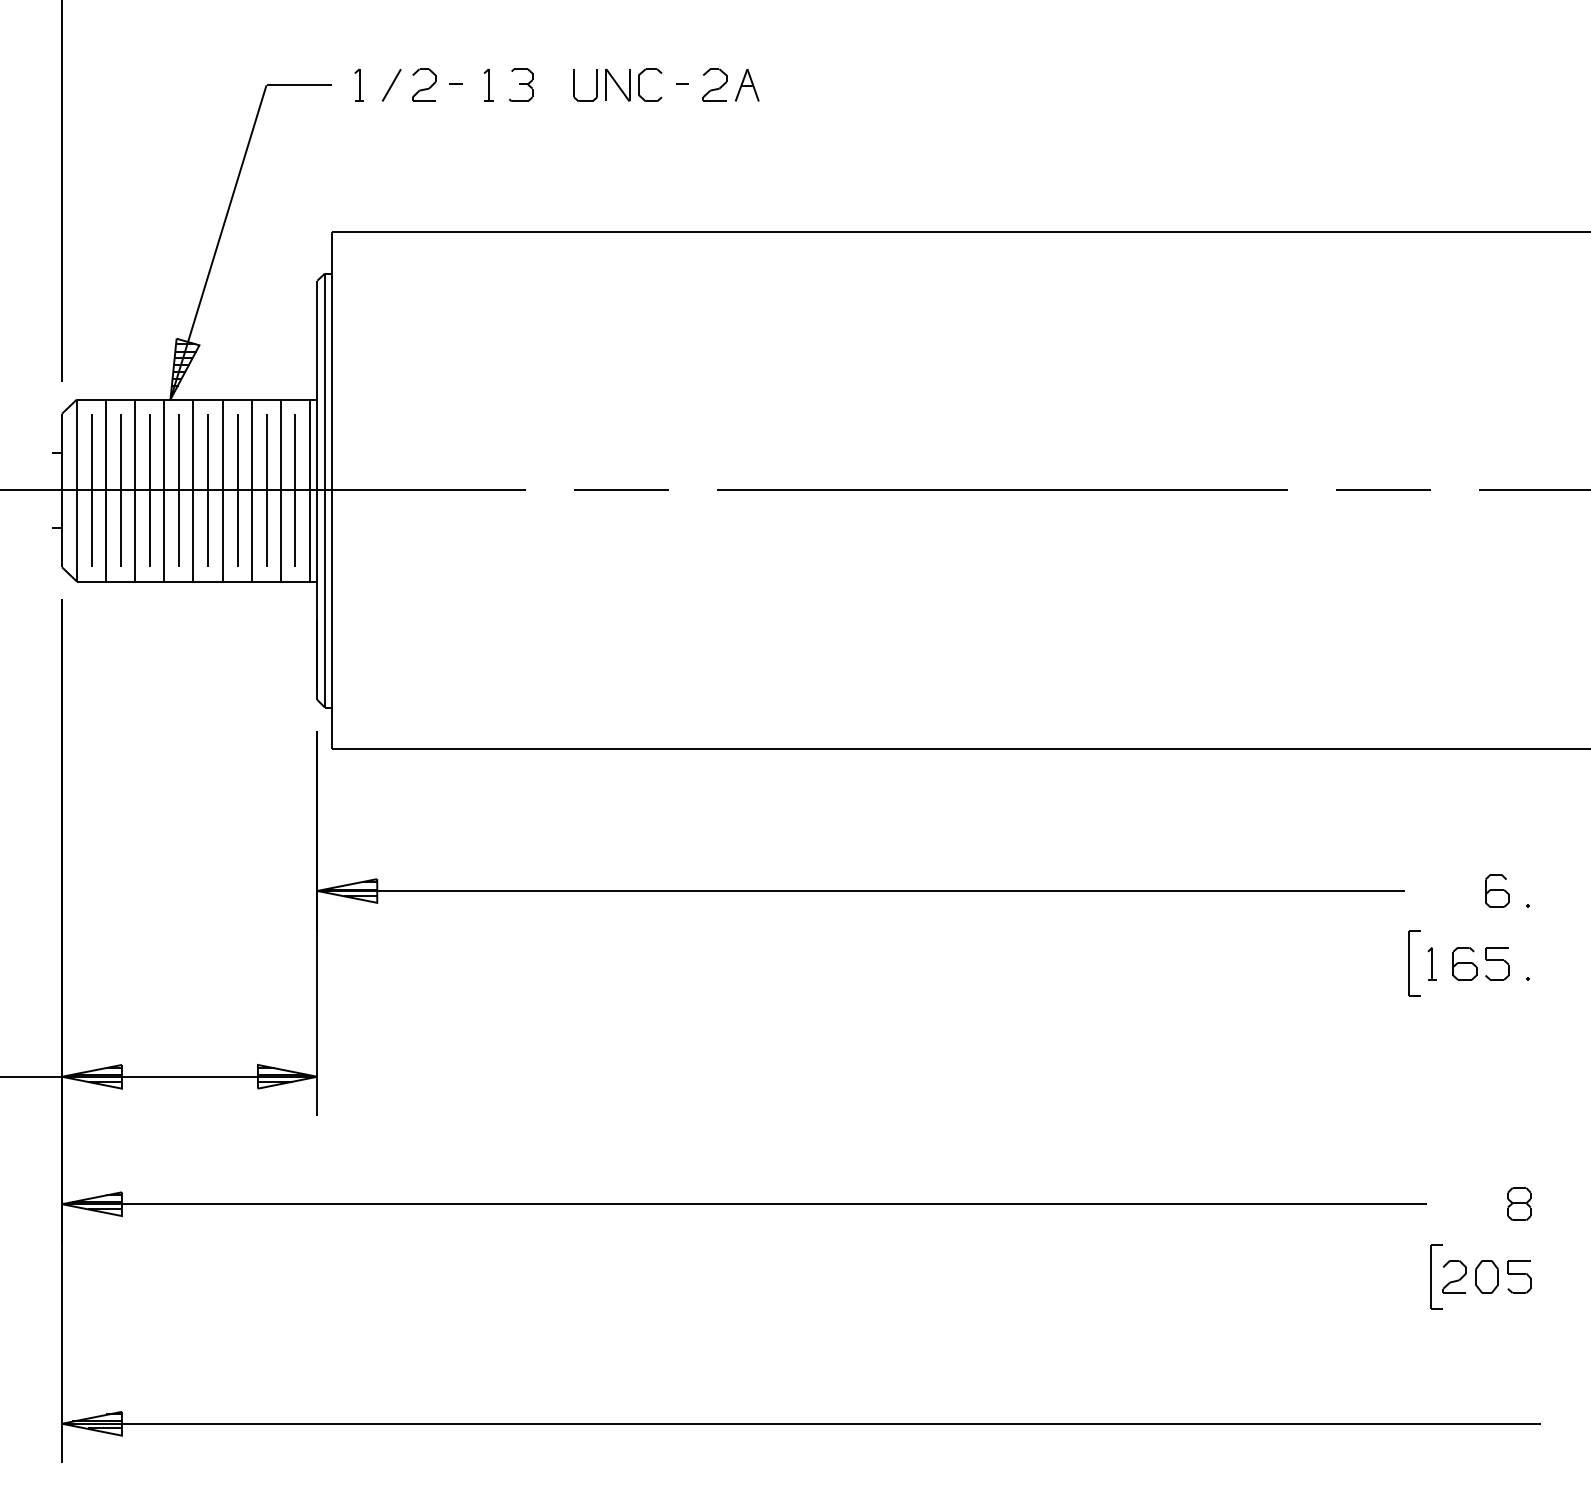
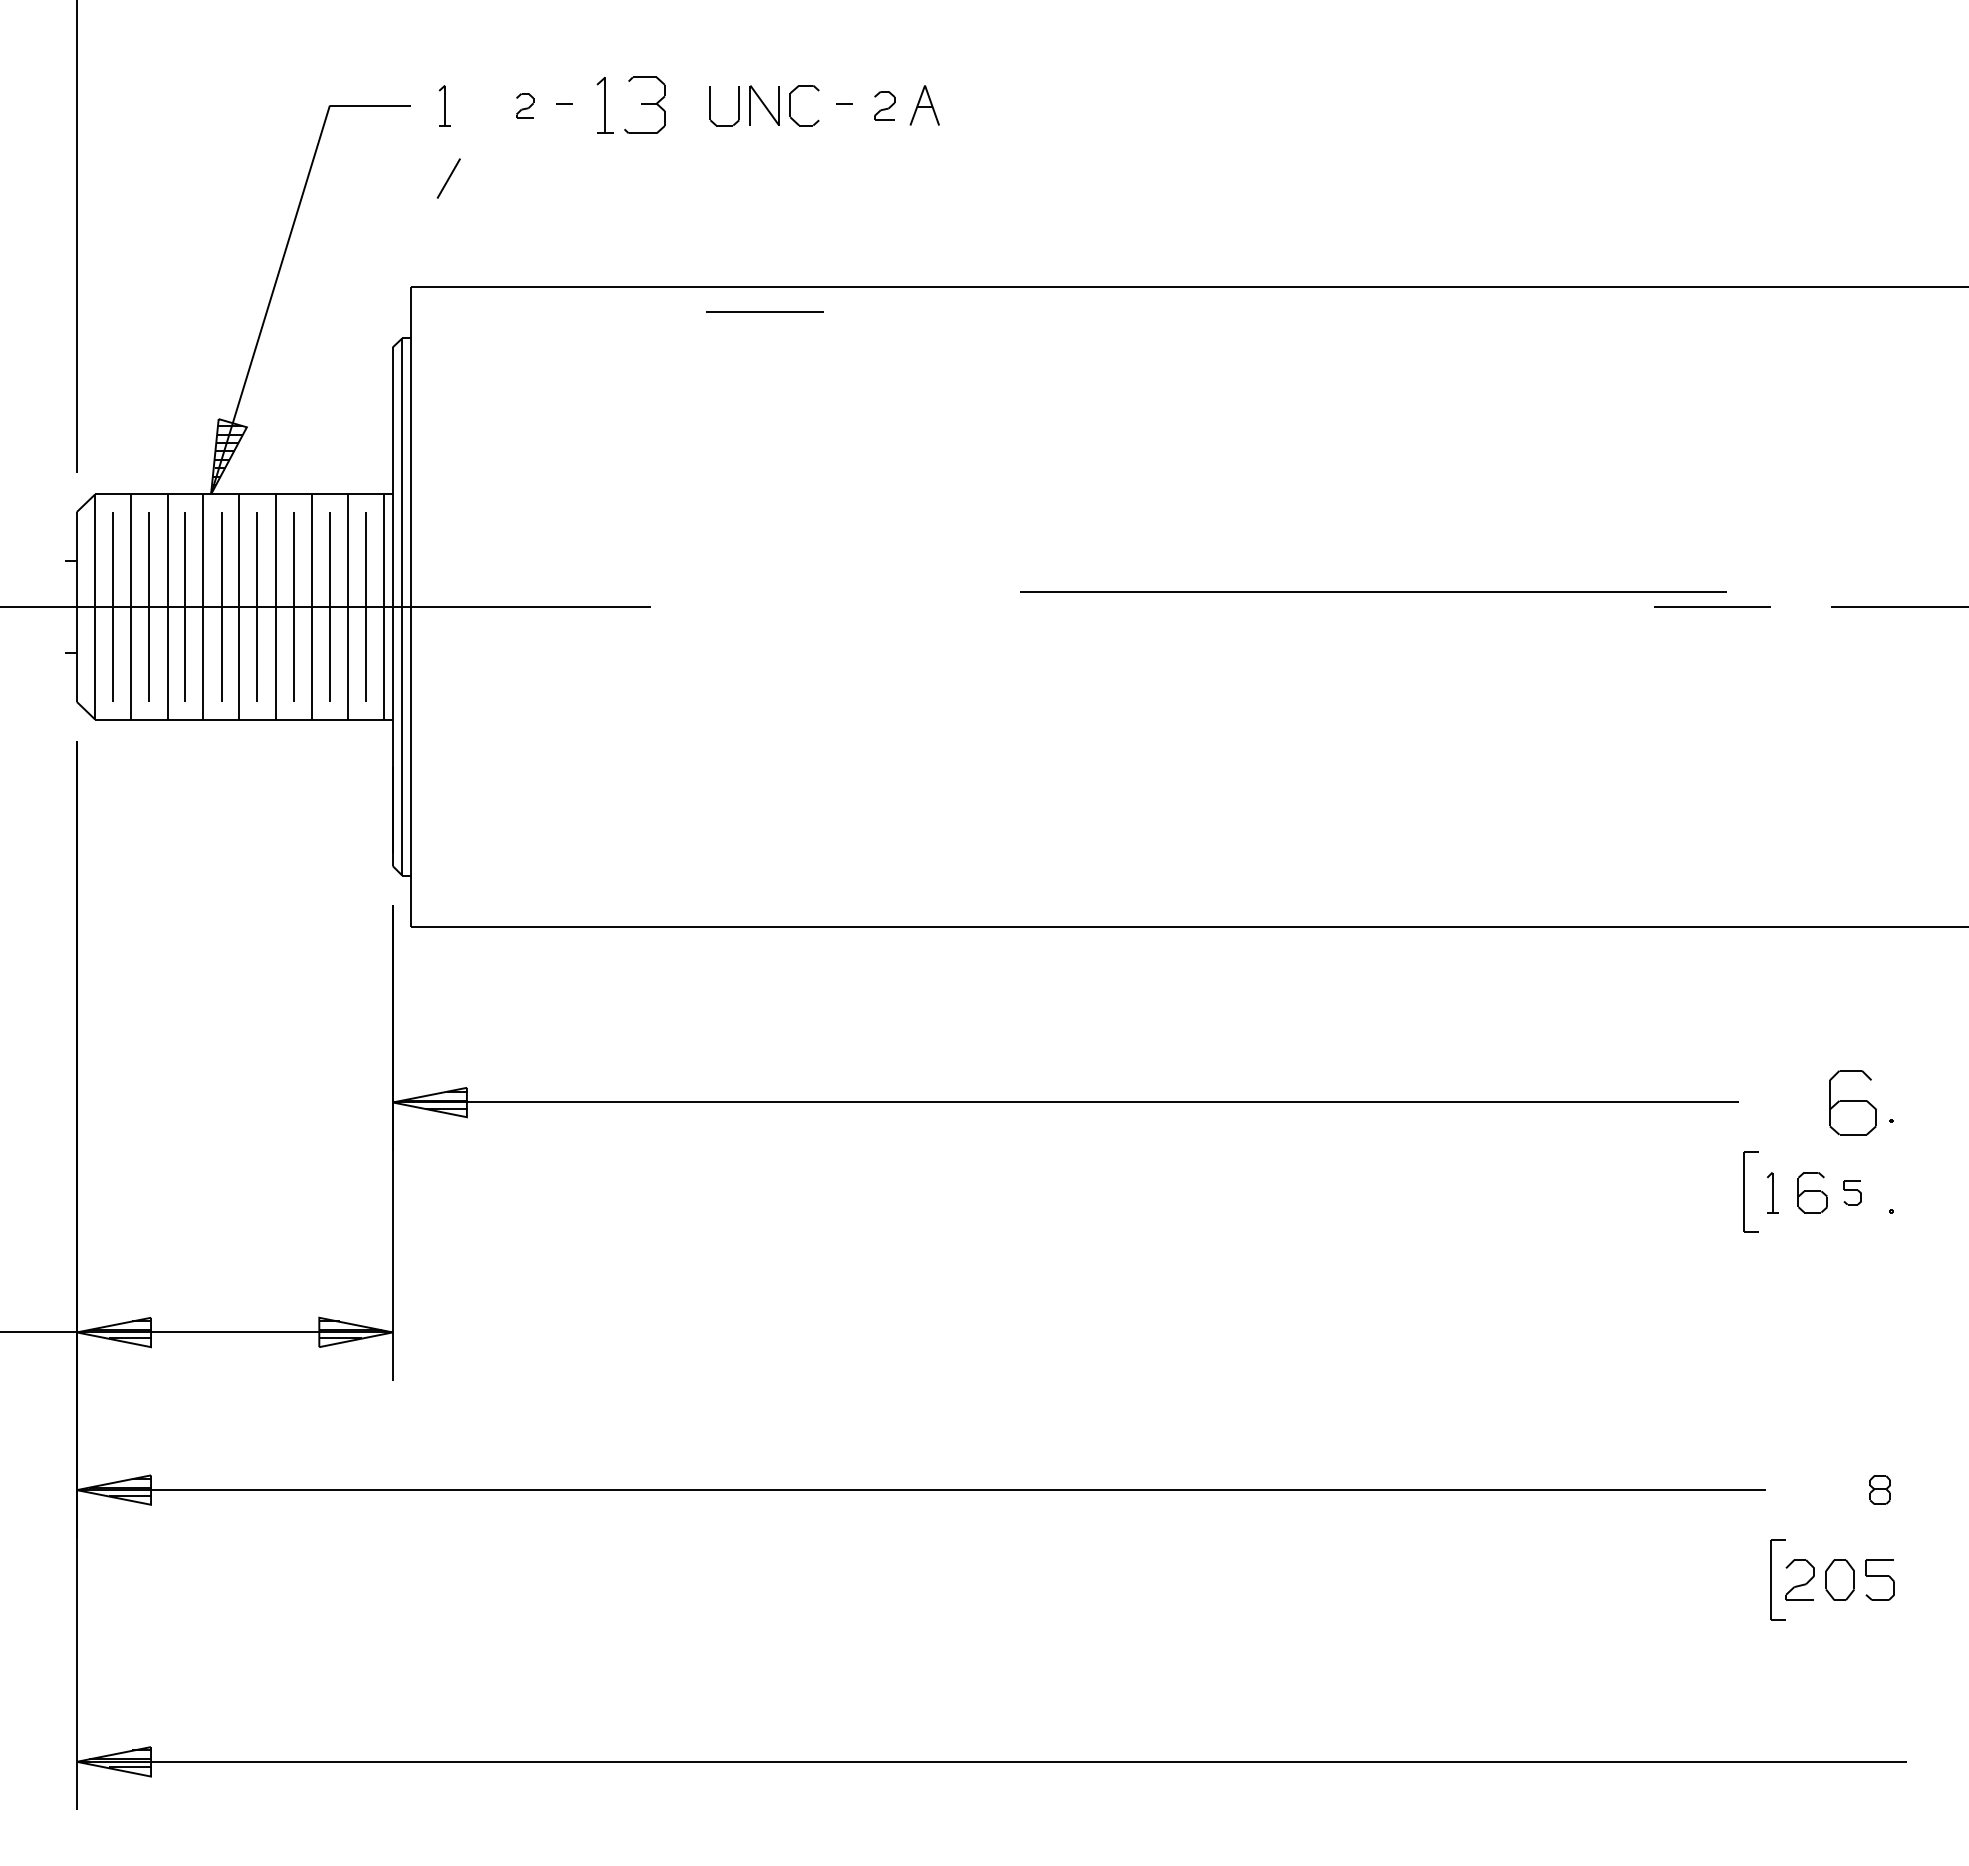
line: (391, 85) -> (448, 178), moved
part: (423, 85) -> (524, 105), size x0.6
part: (488, 85) -> (604, 105), size x1.4
part: (520, 85) -> (644, 105), size x1.4
part: (714, 85) -> (884, 105), size x0.7
line: (620, 490) -> (764, 311), moved
line: (1002, 490) -> (1373, 591), moved
part: (1496, 890) -> (1852, 1101), size x1.6
part: (1496, 963) -> (1852, 1192), size x0.6
part: (1518, 1203) -> (1879, 1489), size x0.7

